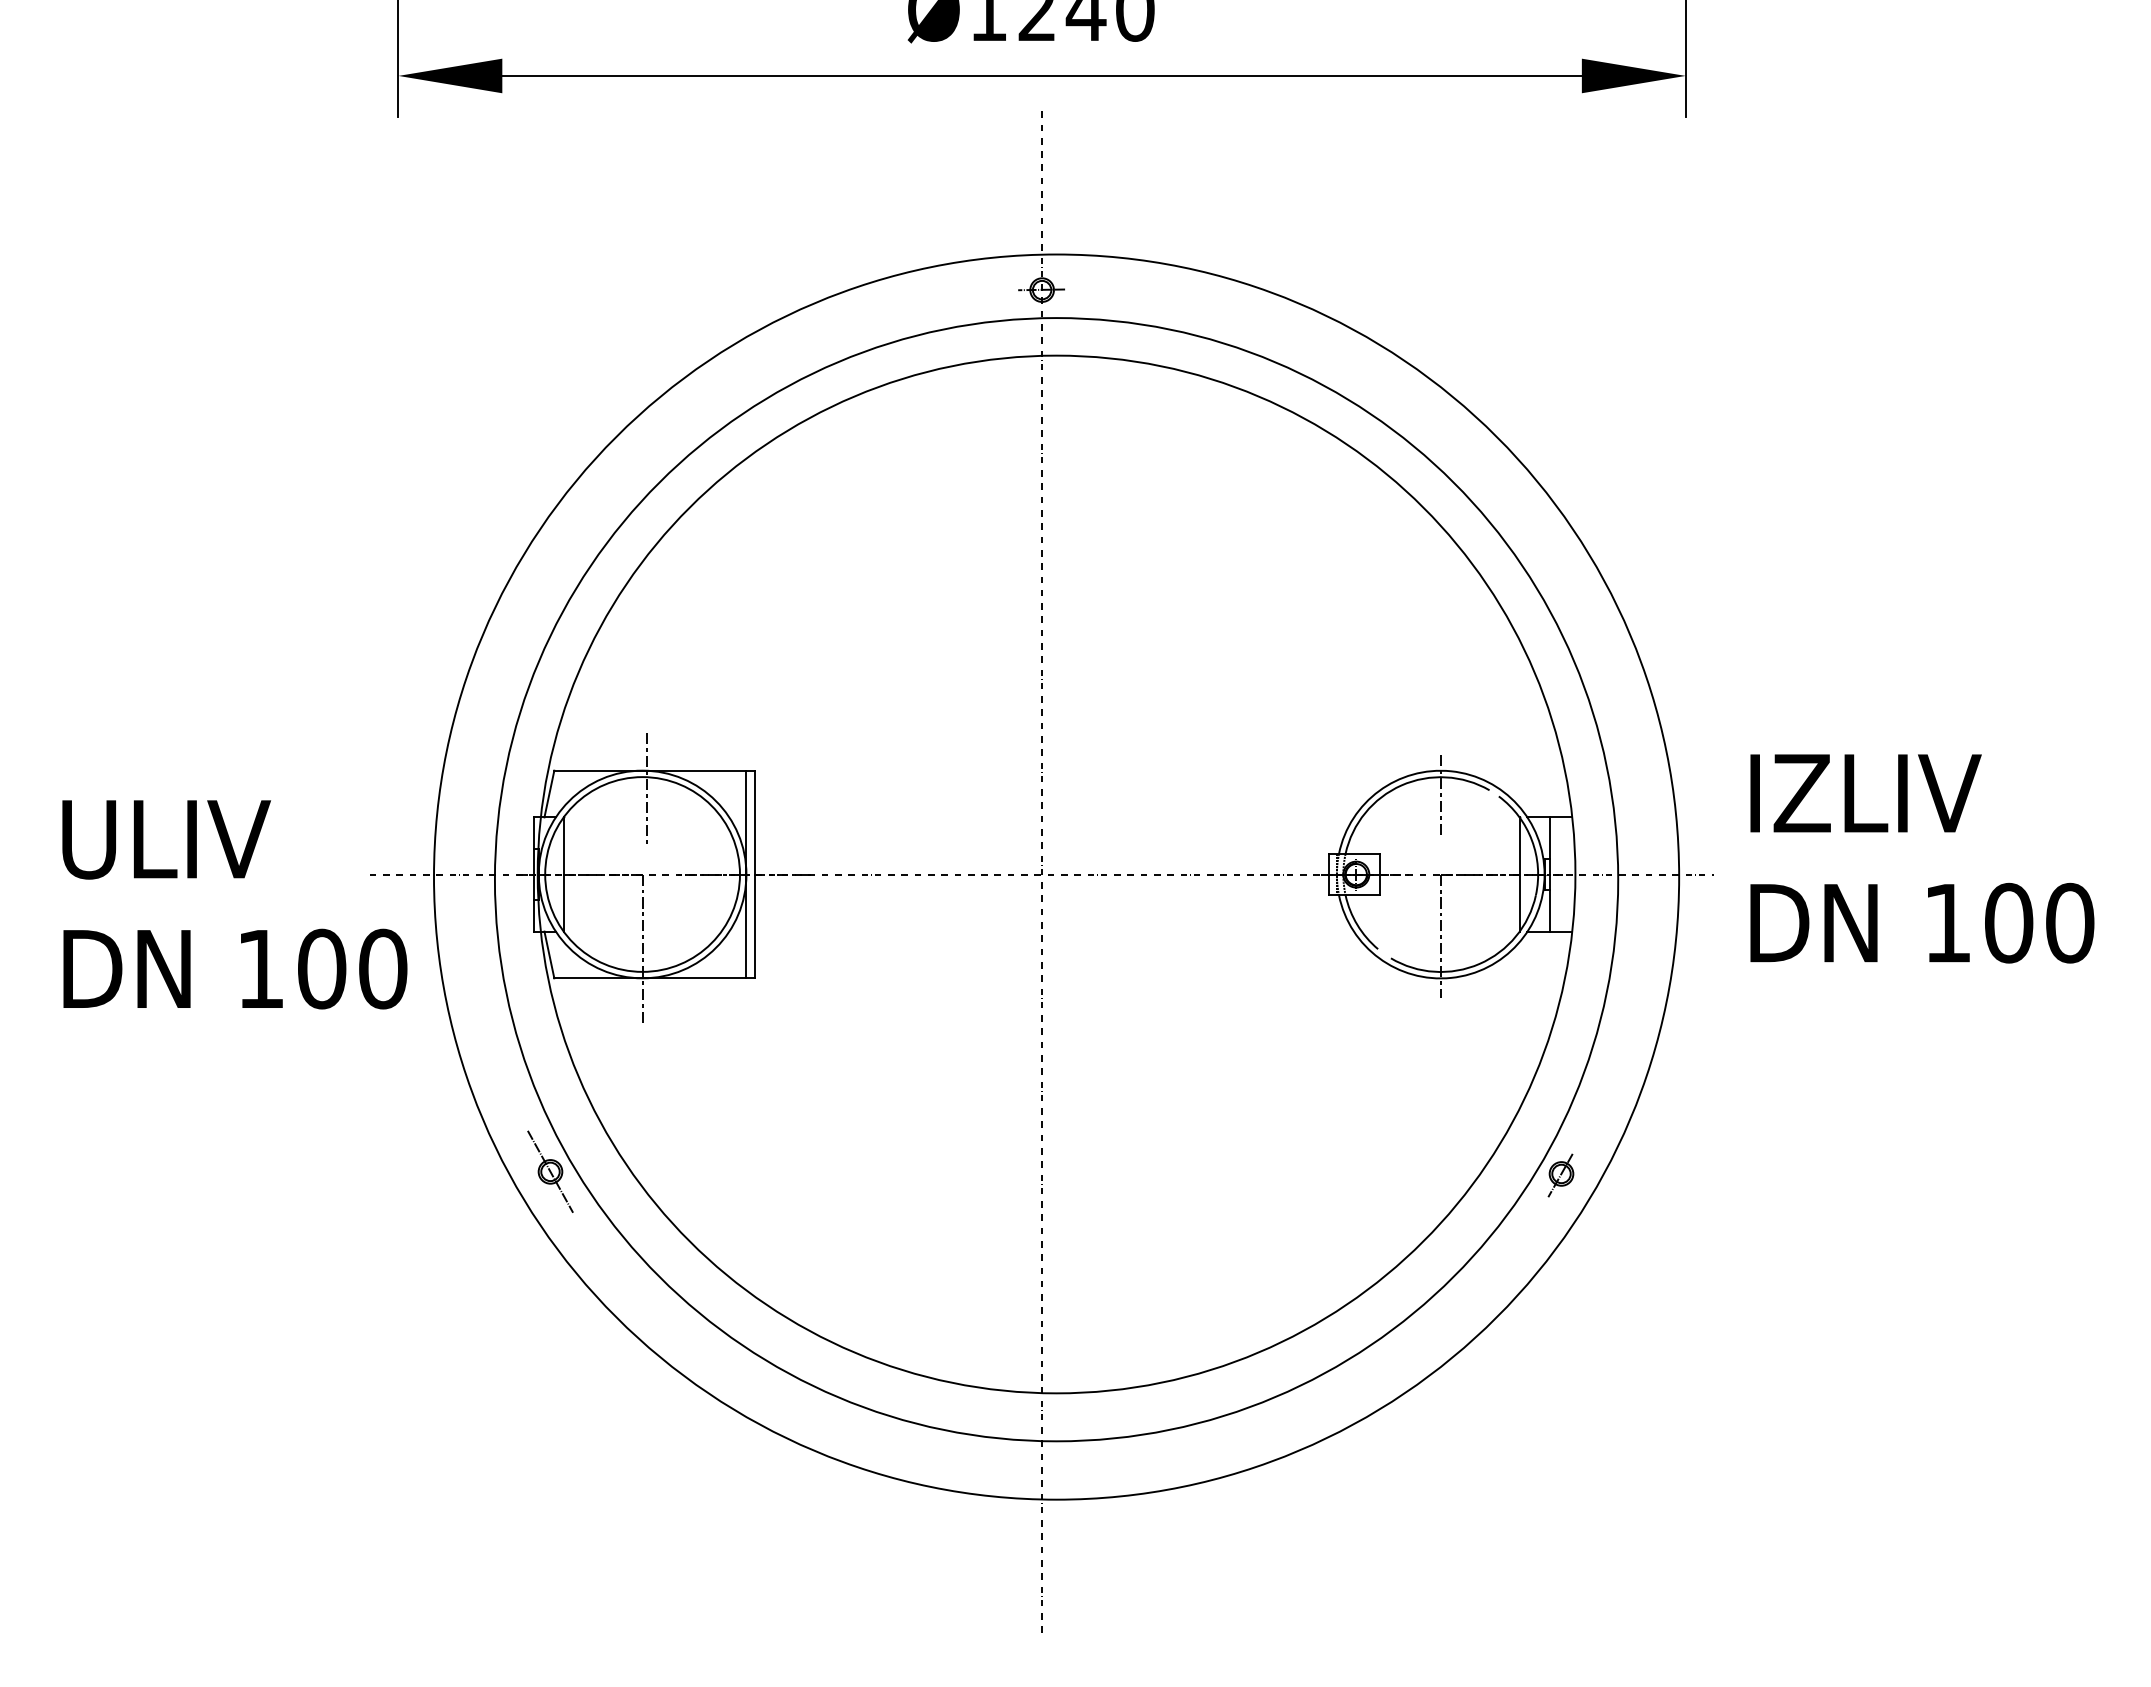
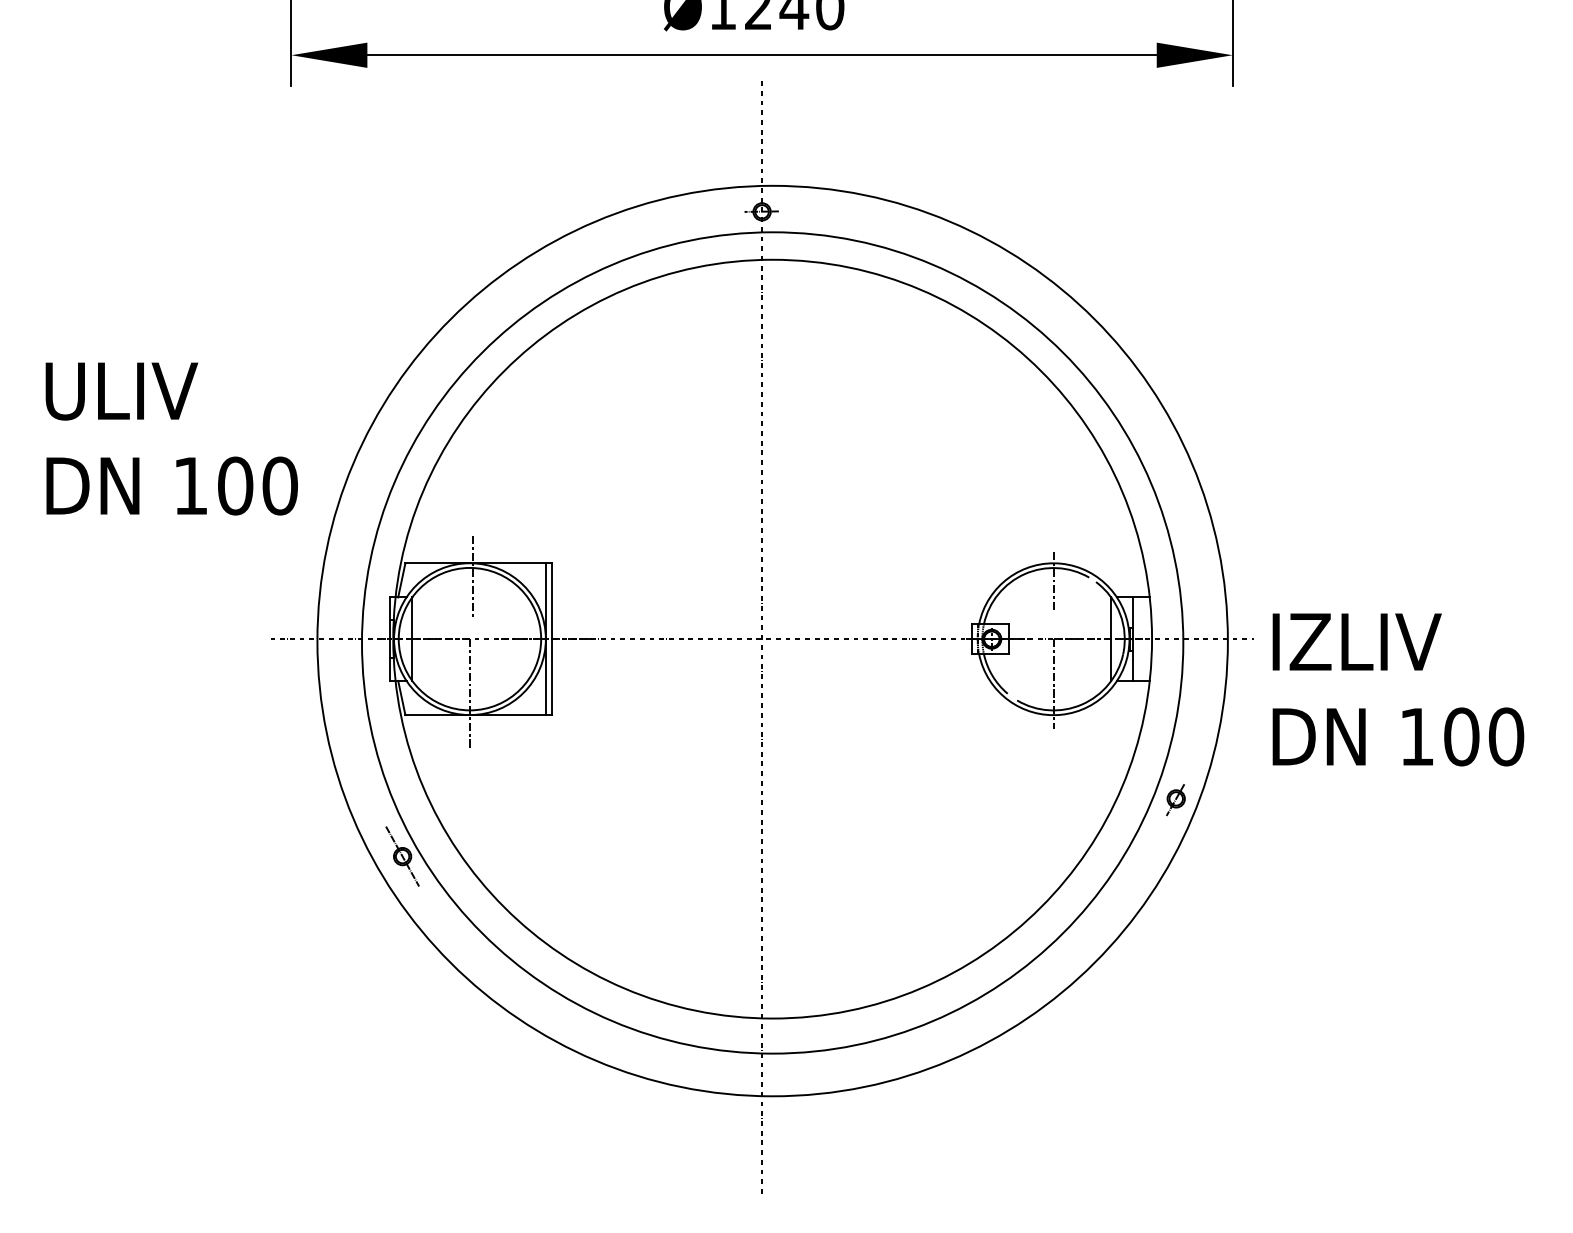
text: (1922, 858) -> (1398, 689), moved
text: (234, 904) -> (171, 438), moved
part: (1560, 1175) -> (1175, 800), moved

